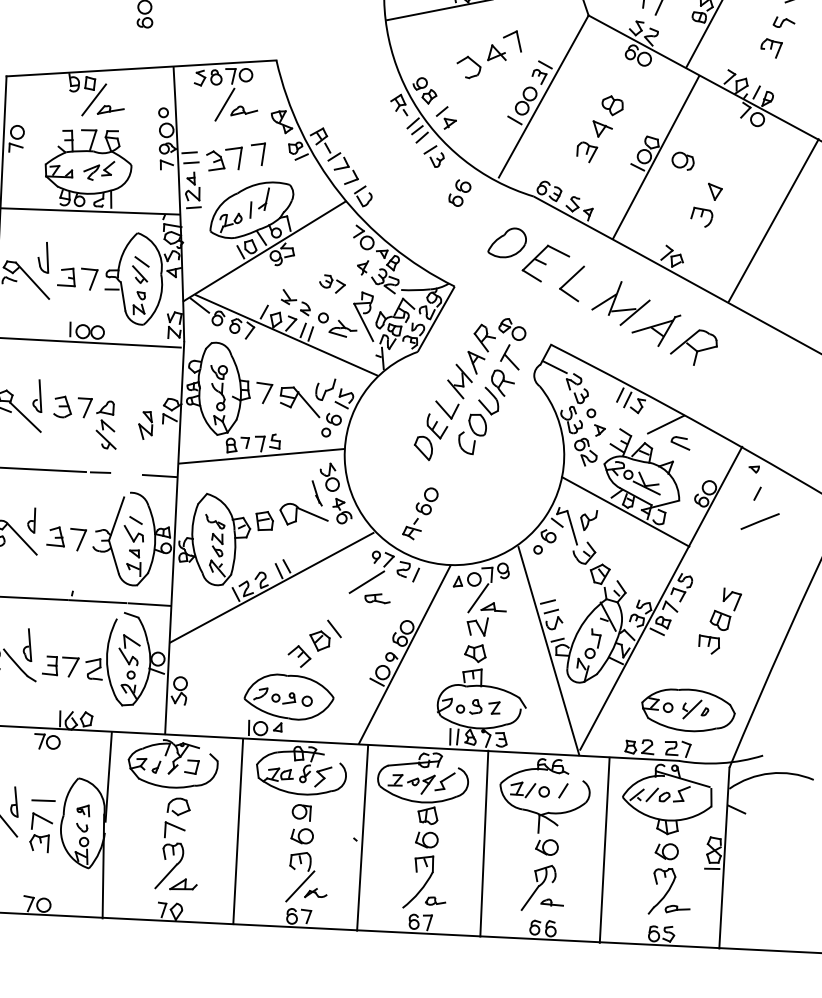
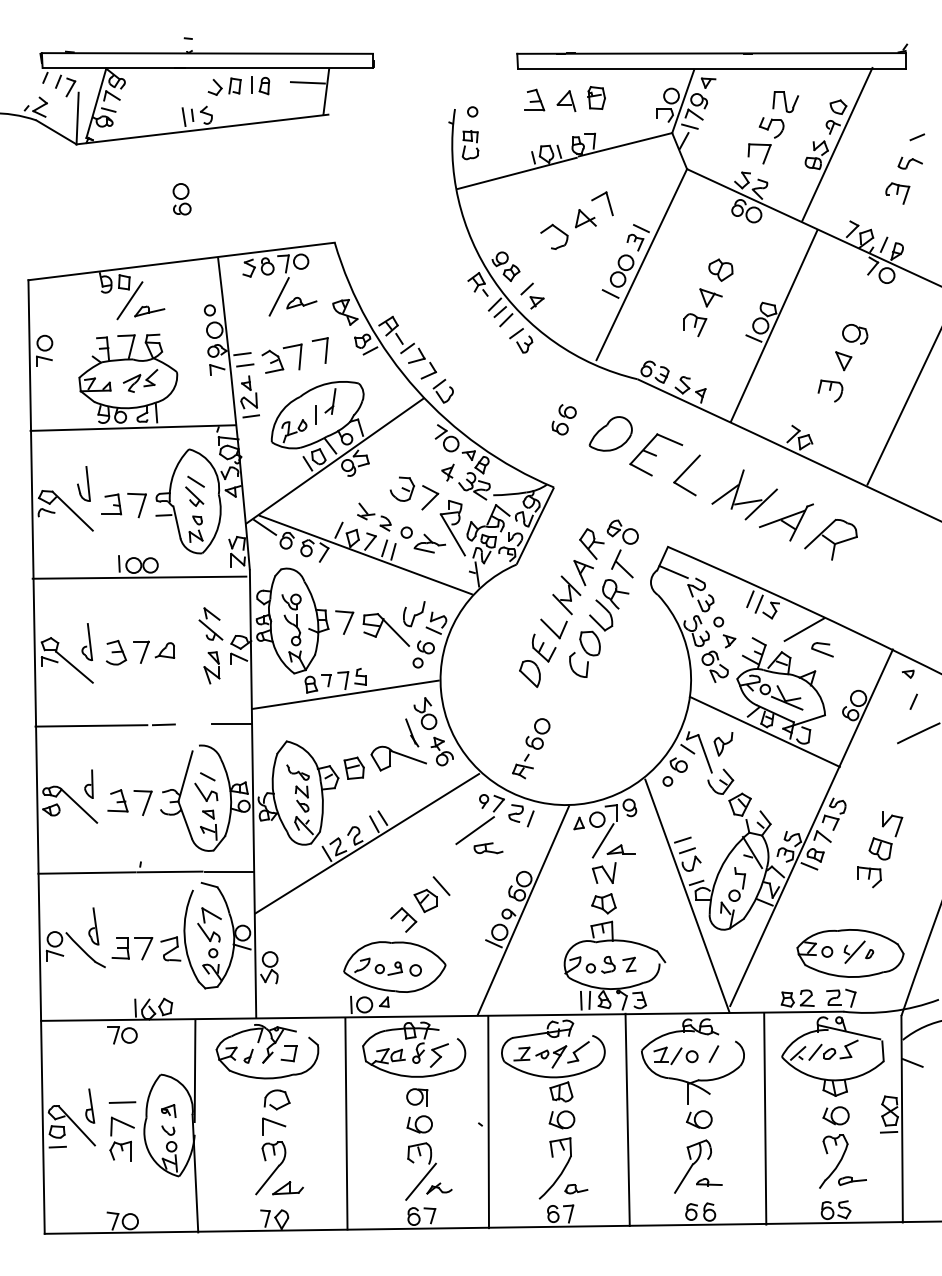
part: (683, 161) -> (855, 334), moved
part: (459, 192) -> (563, 419), moved
part: (332, 284) -> (414, 493), size x1.67
part: (106, 434) -> (210, 623), moved

